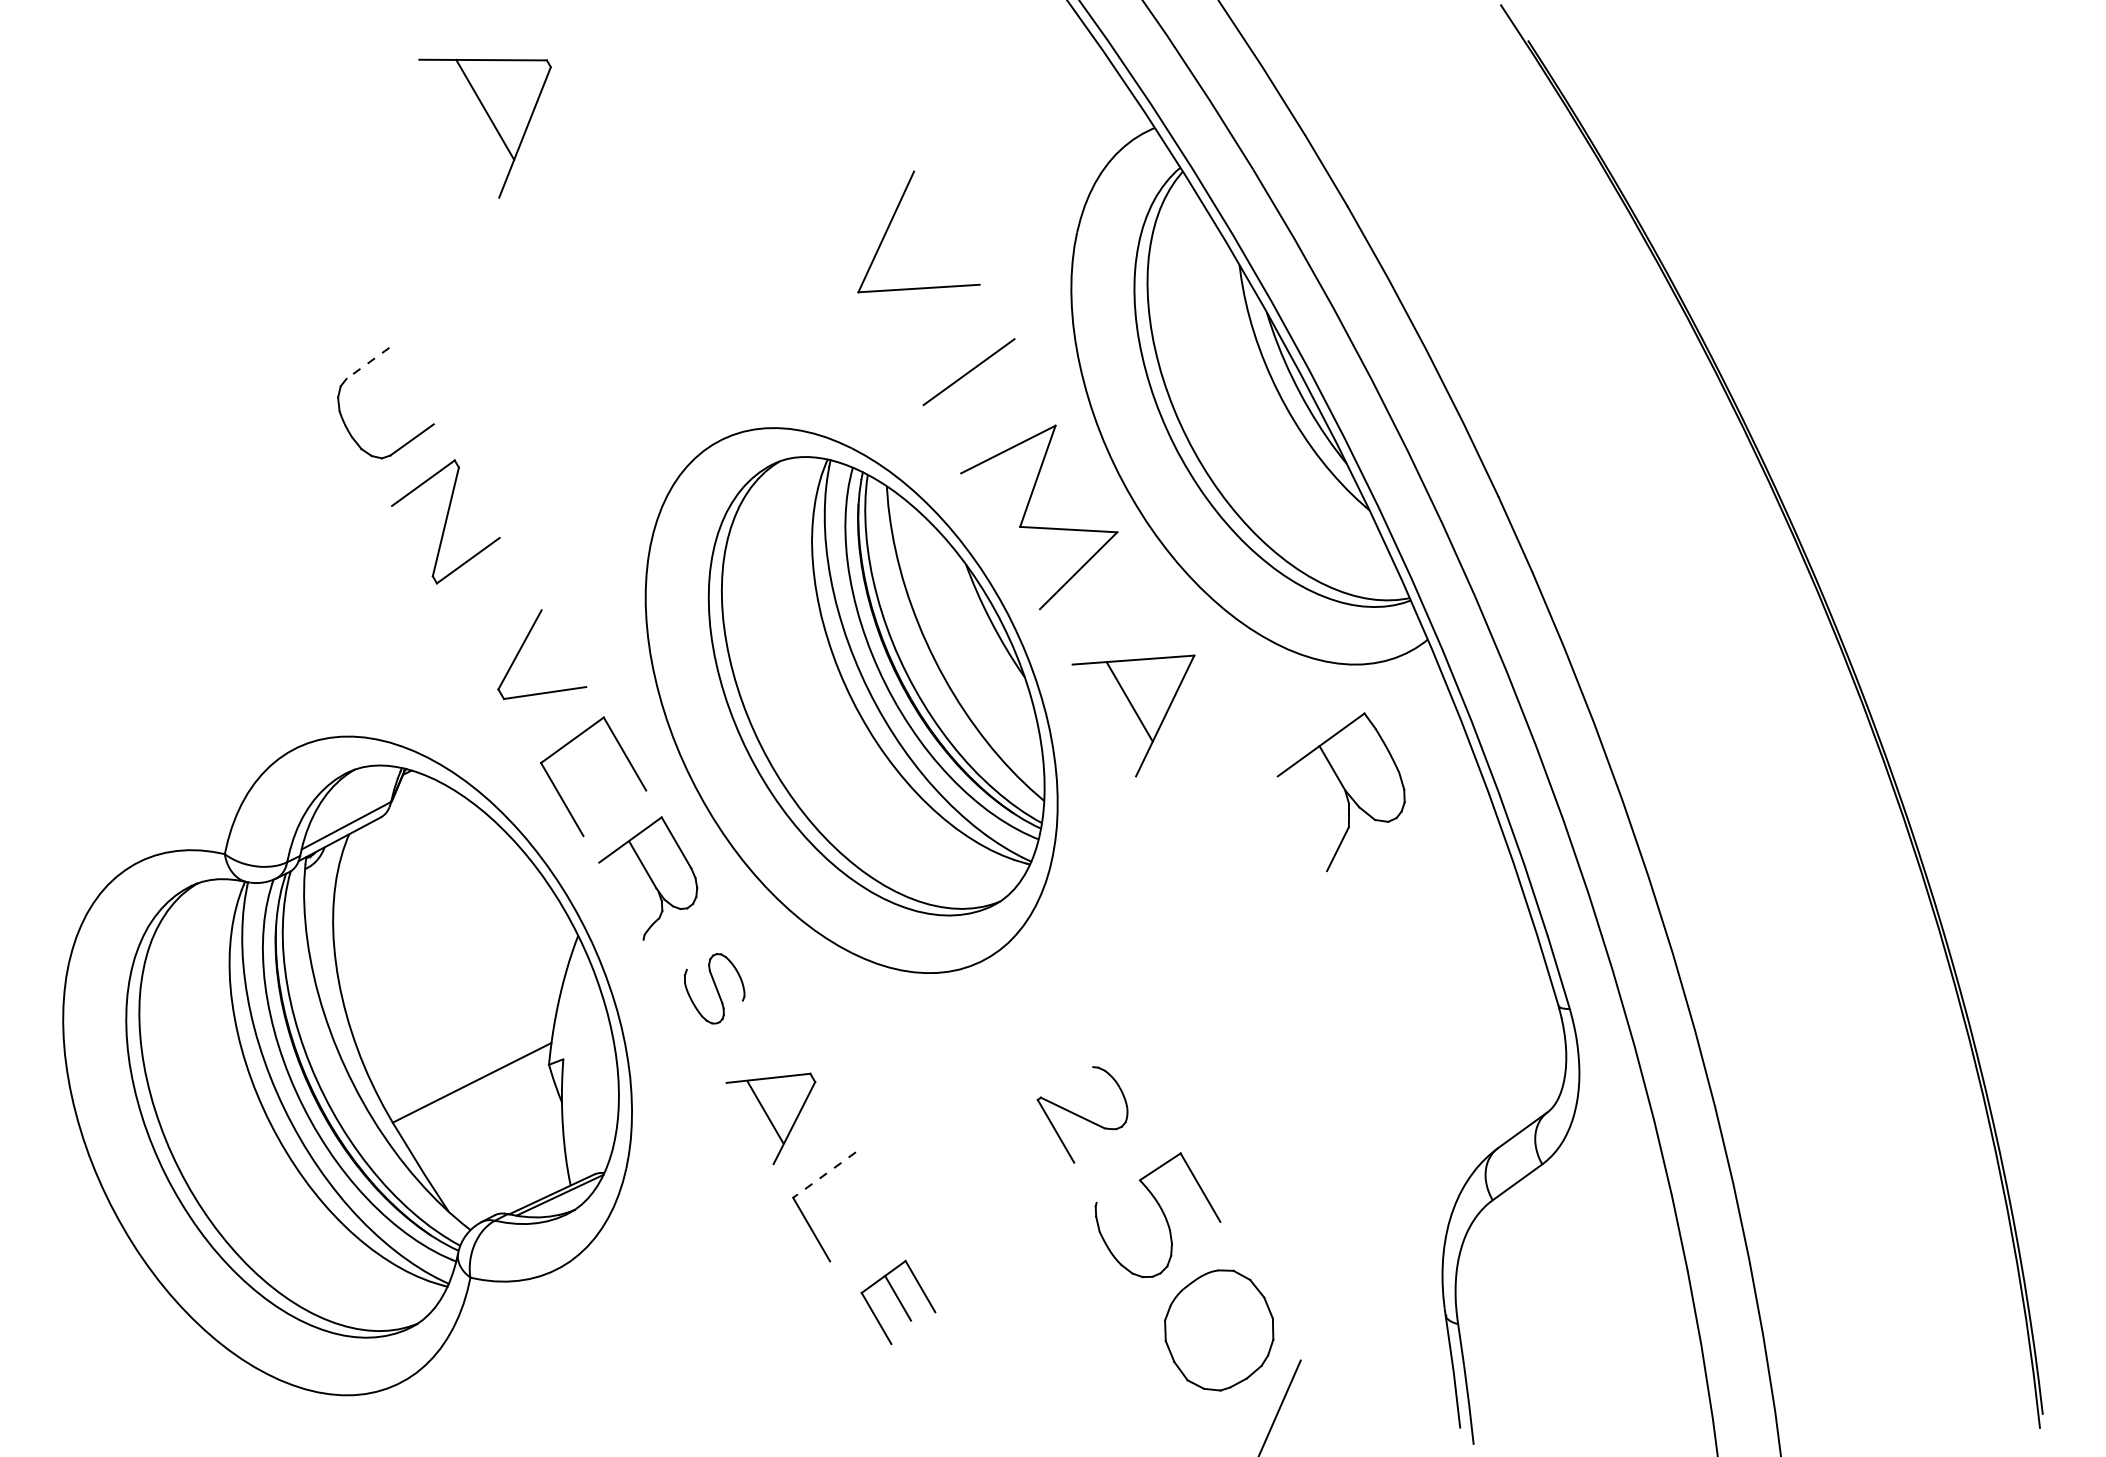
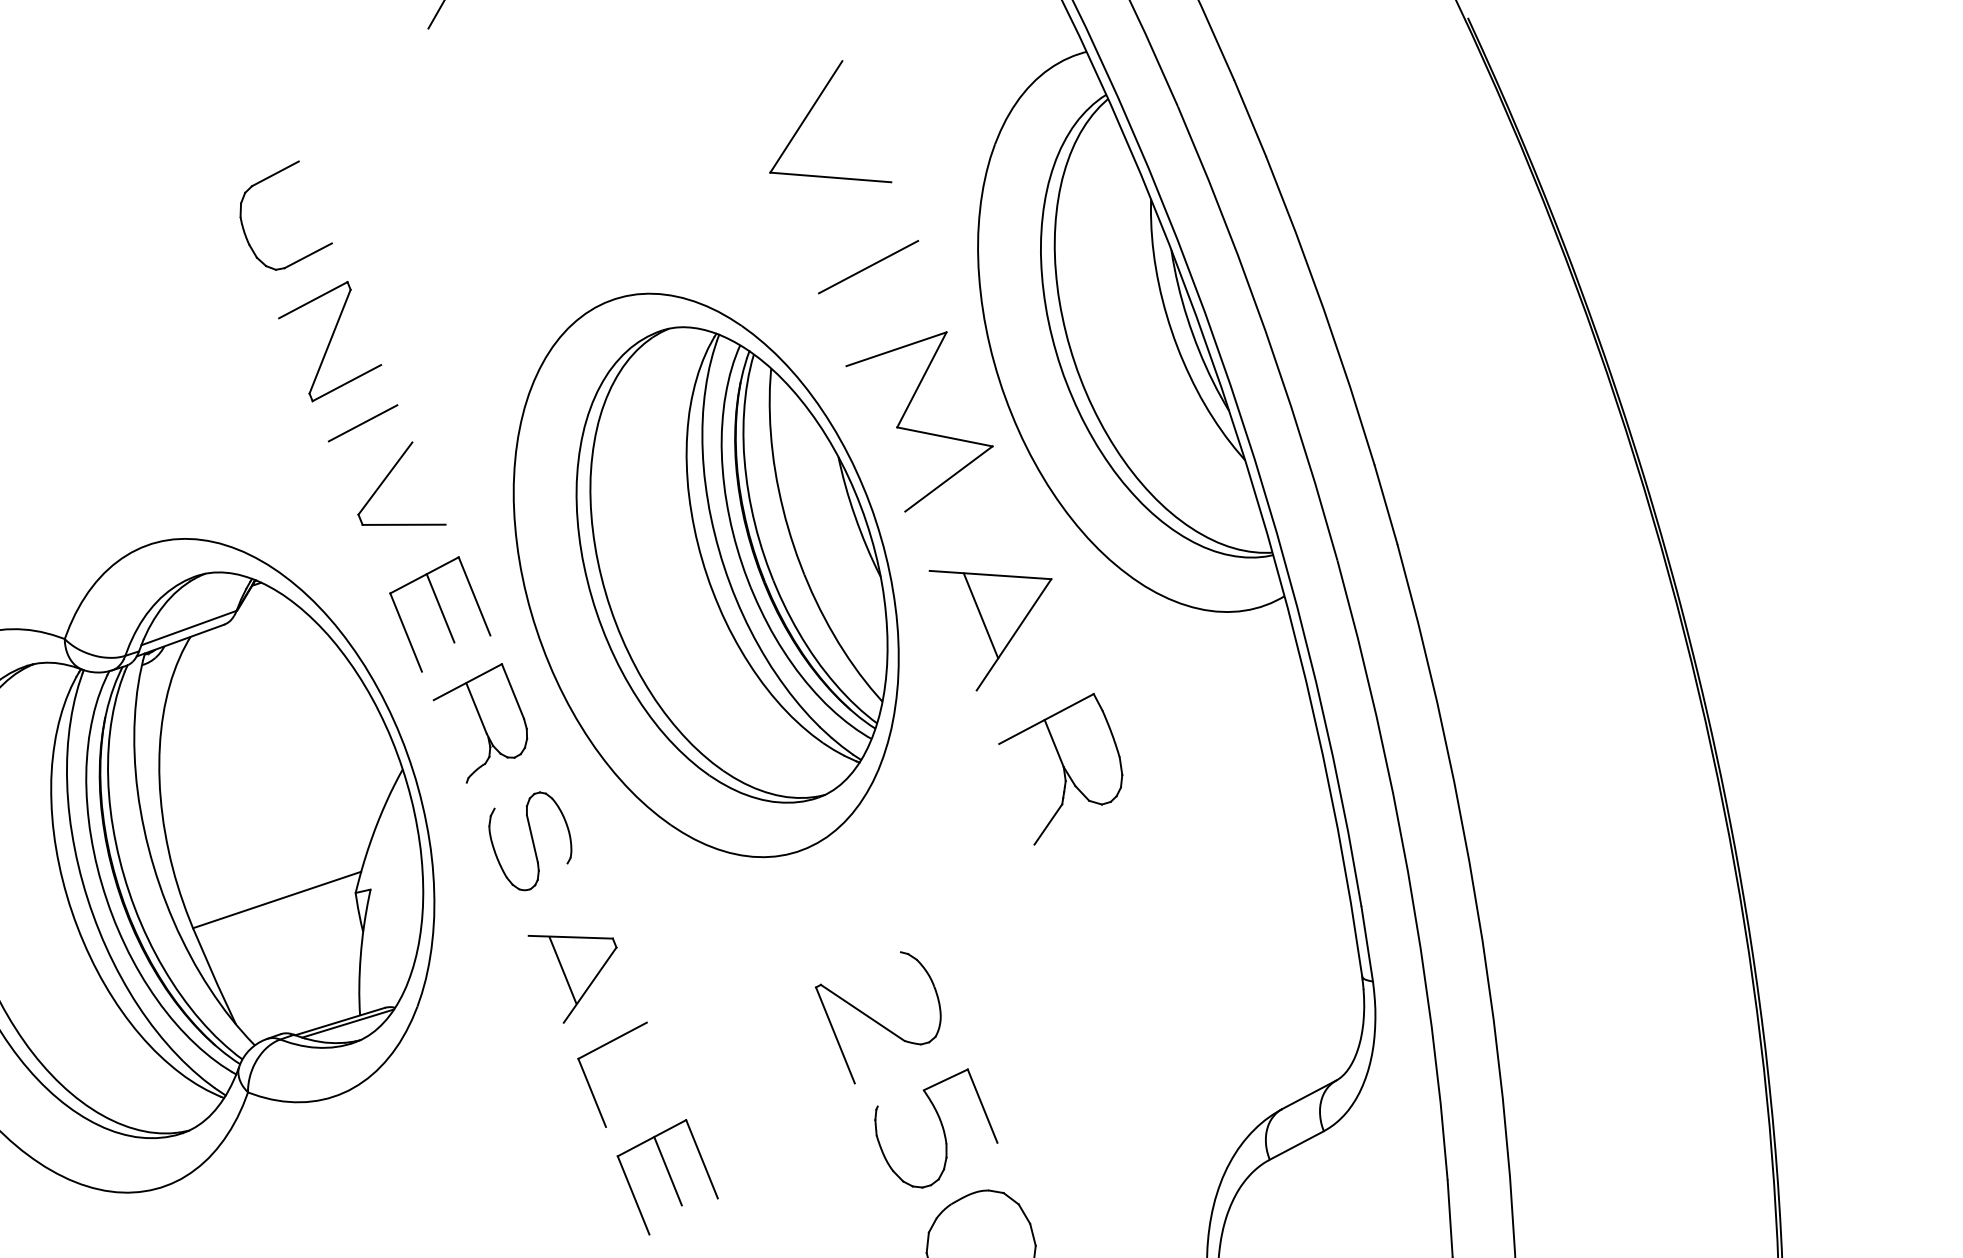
line: (368, 363) -> (275, 174), dashed -> solid
line: (489, 597) -> (362, 422), added
line: (592, 770) -> (440, 608), added
part: (1340, 792) -> (1058, 768), moved
part: (714, 988) -> (530, 840), size x1.43
part: (1082, 1114) -> (876, 1017), size x1.43
line: (824, 1175) -> (612, 1041), dashed -> solid
part: (898, 1302) -> (667, 1177), size x1.43

